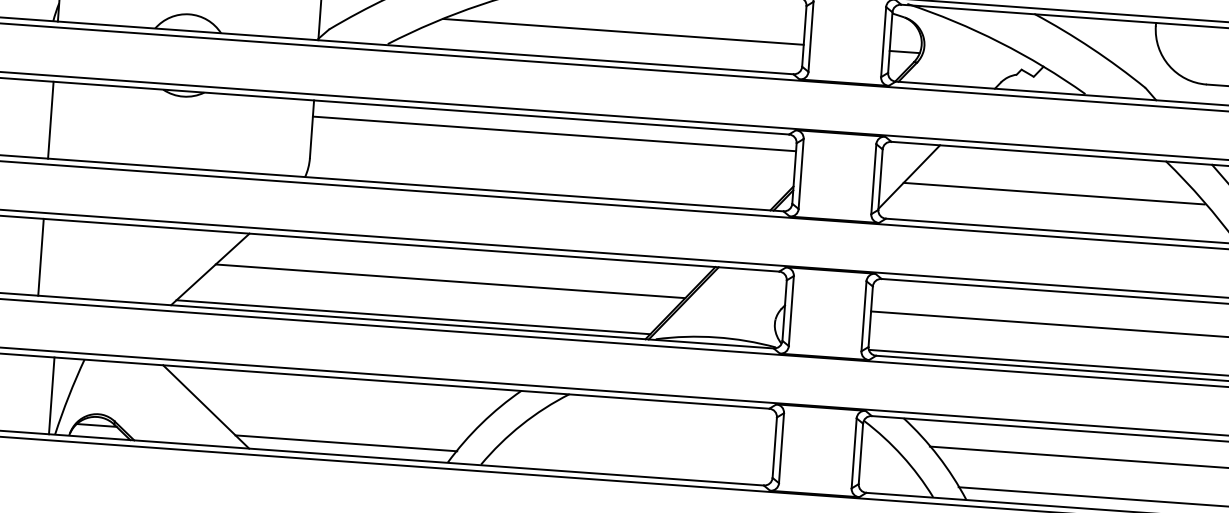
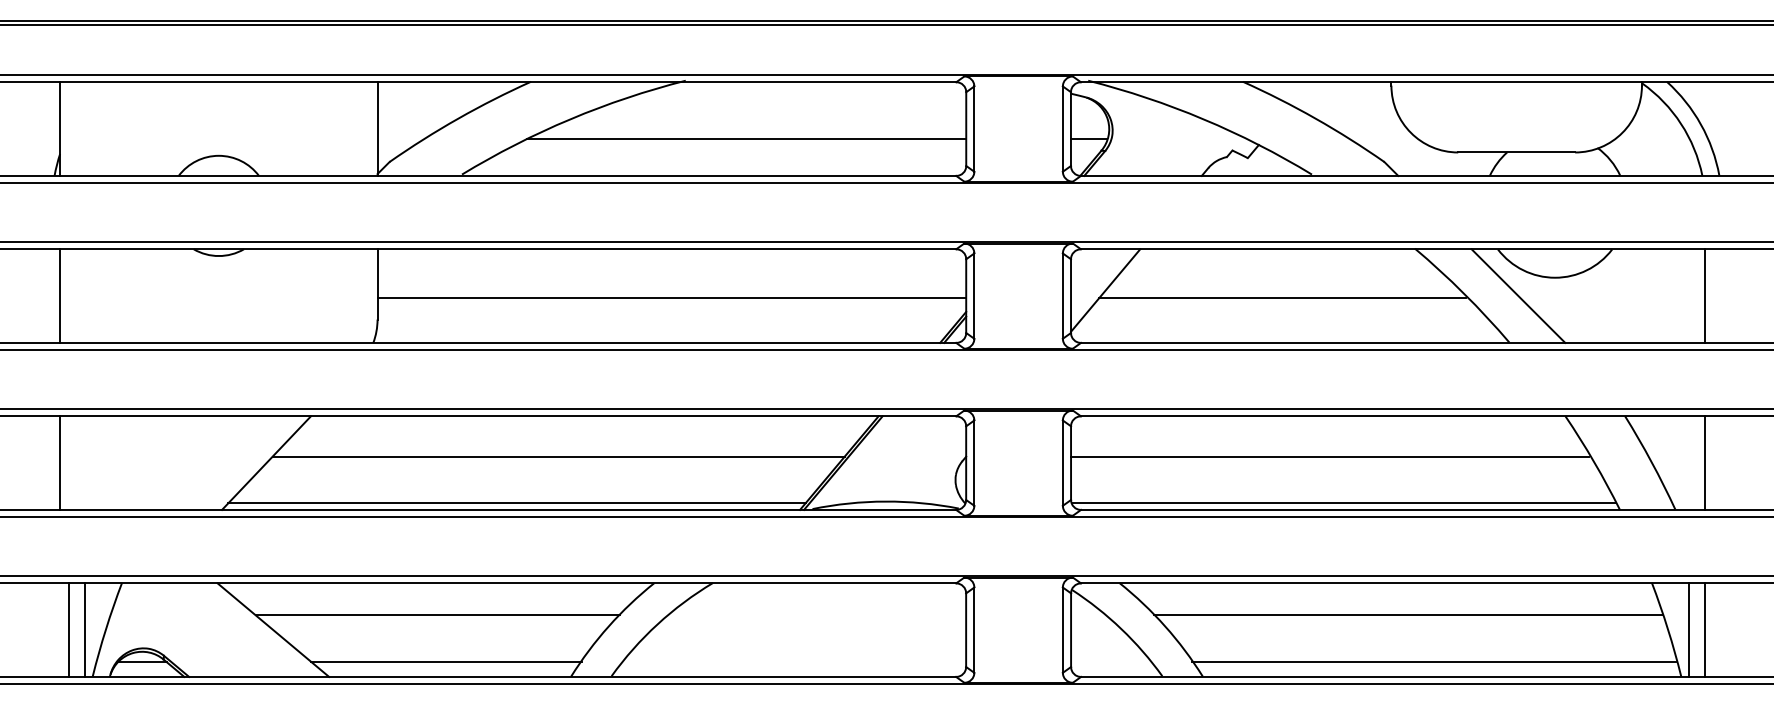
line: (554, 133) -> (671, 297), moved
line: (38, 394) -> (68, 629), added
line: (341, 404) -> (437, 615), added

